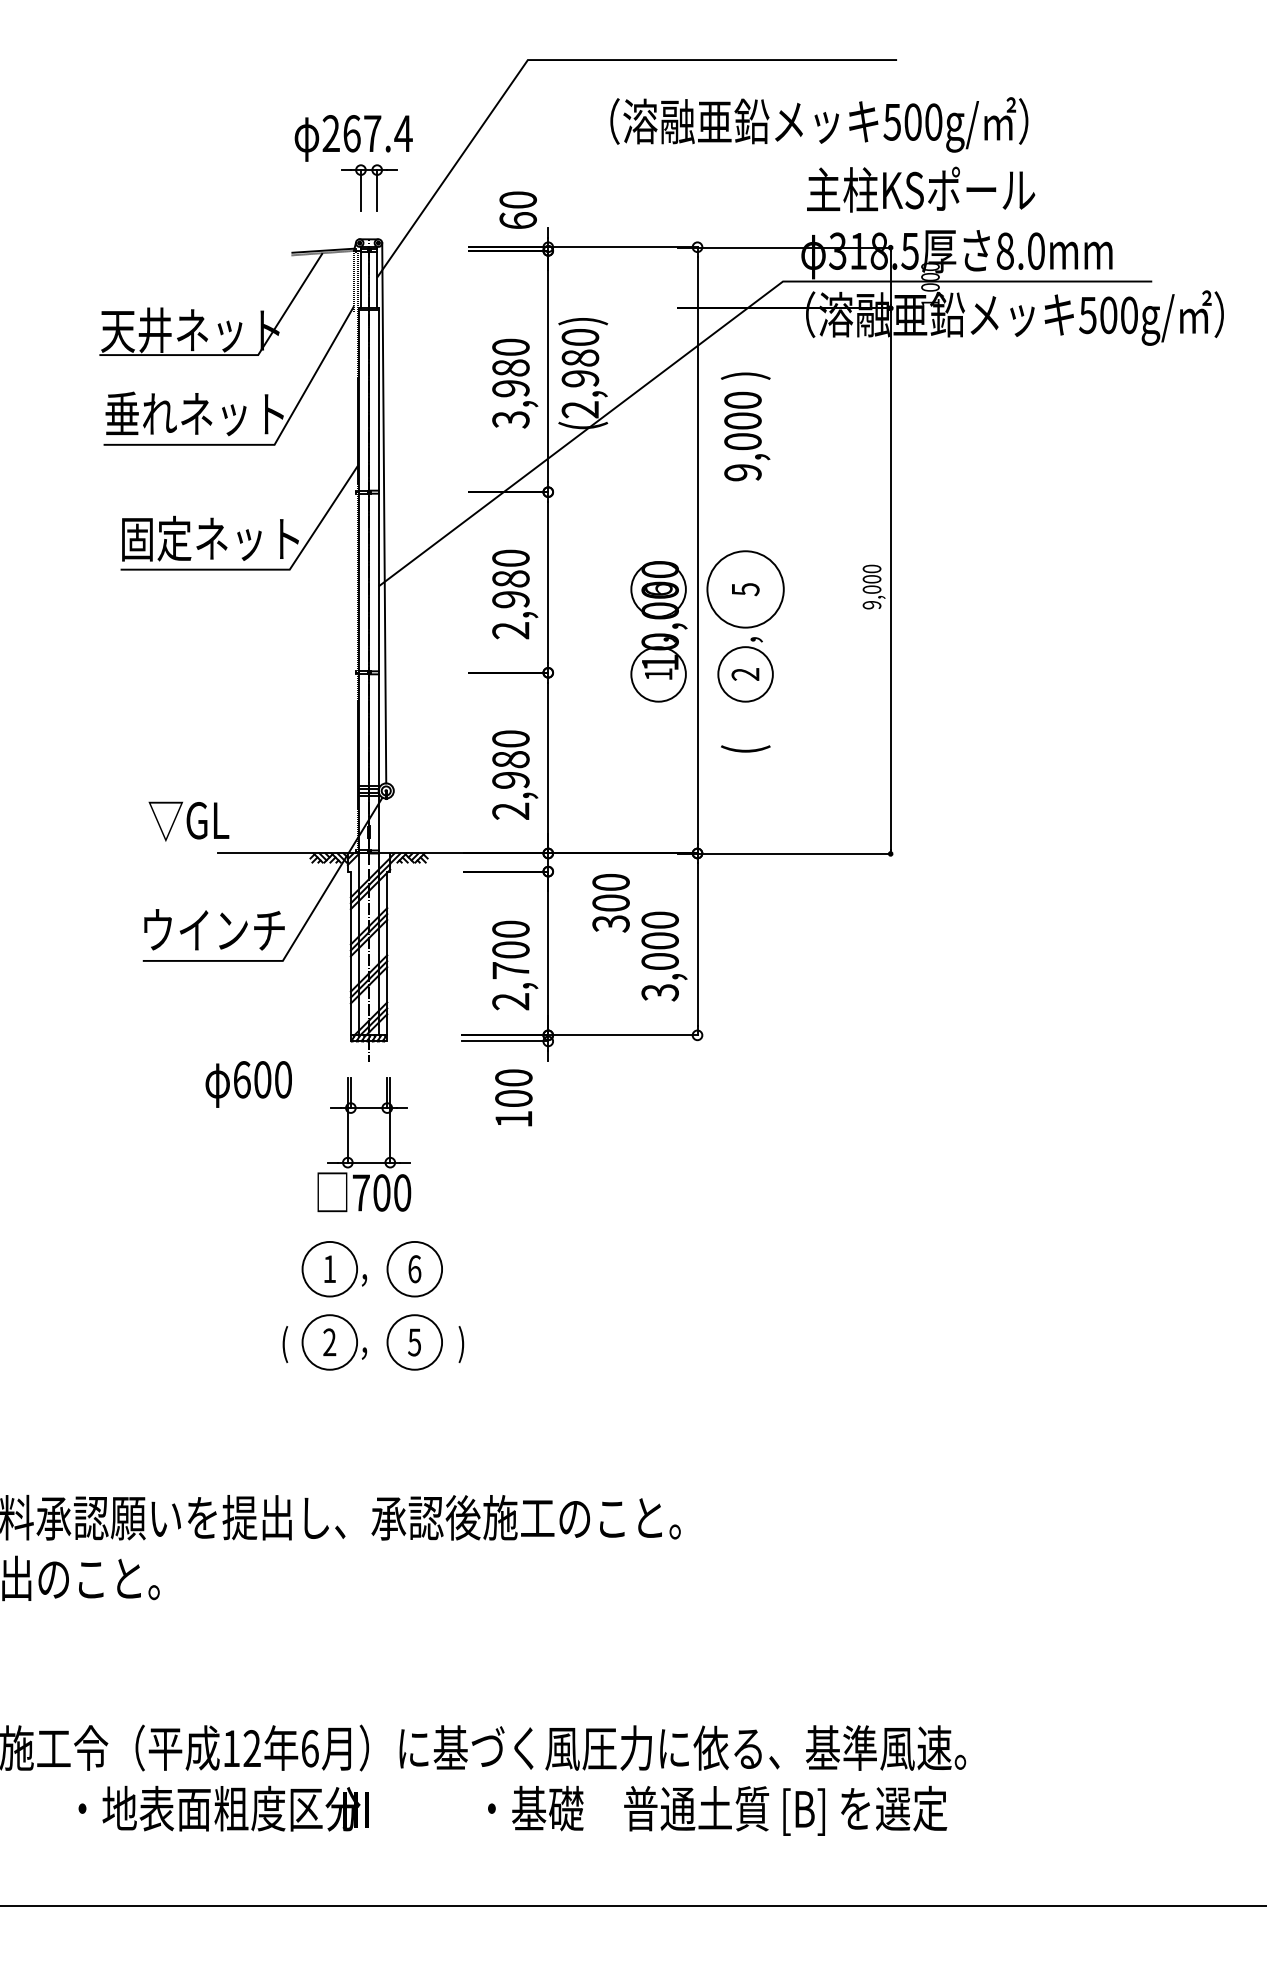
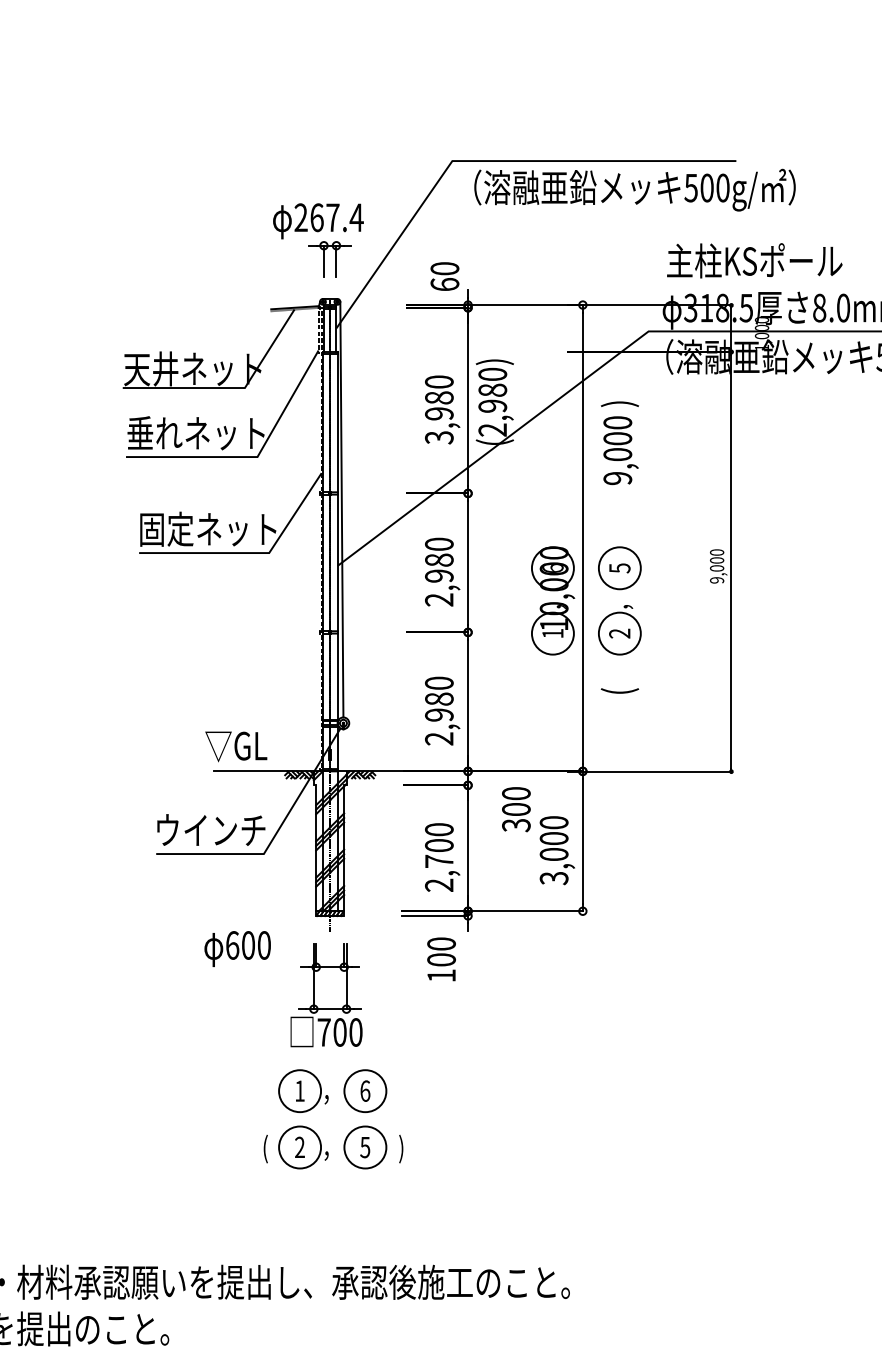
text: (819, 124) -> (635, 189), moved
circle: (745, 589) -> (619, 568), size x0.71
text: (188, 821) -> (235, 746), moved

